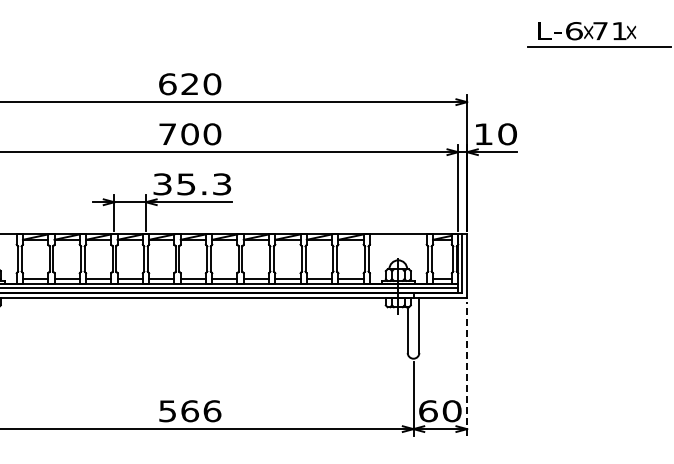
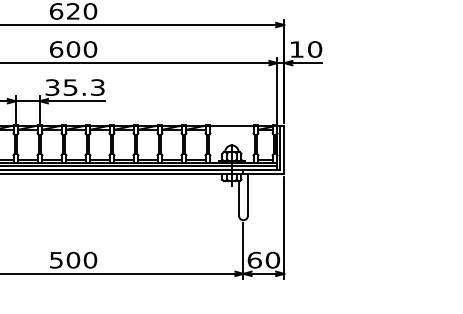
text: (167, 134) -> (56, 49), 700 -> 600
line: (467, 368) -> (284, 227), dashed -> solid
text: (201, 411) -> (82, 260), 566 -> 500

